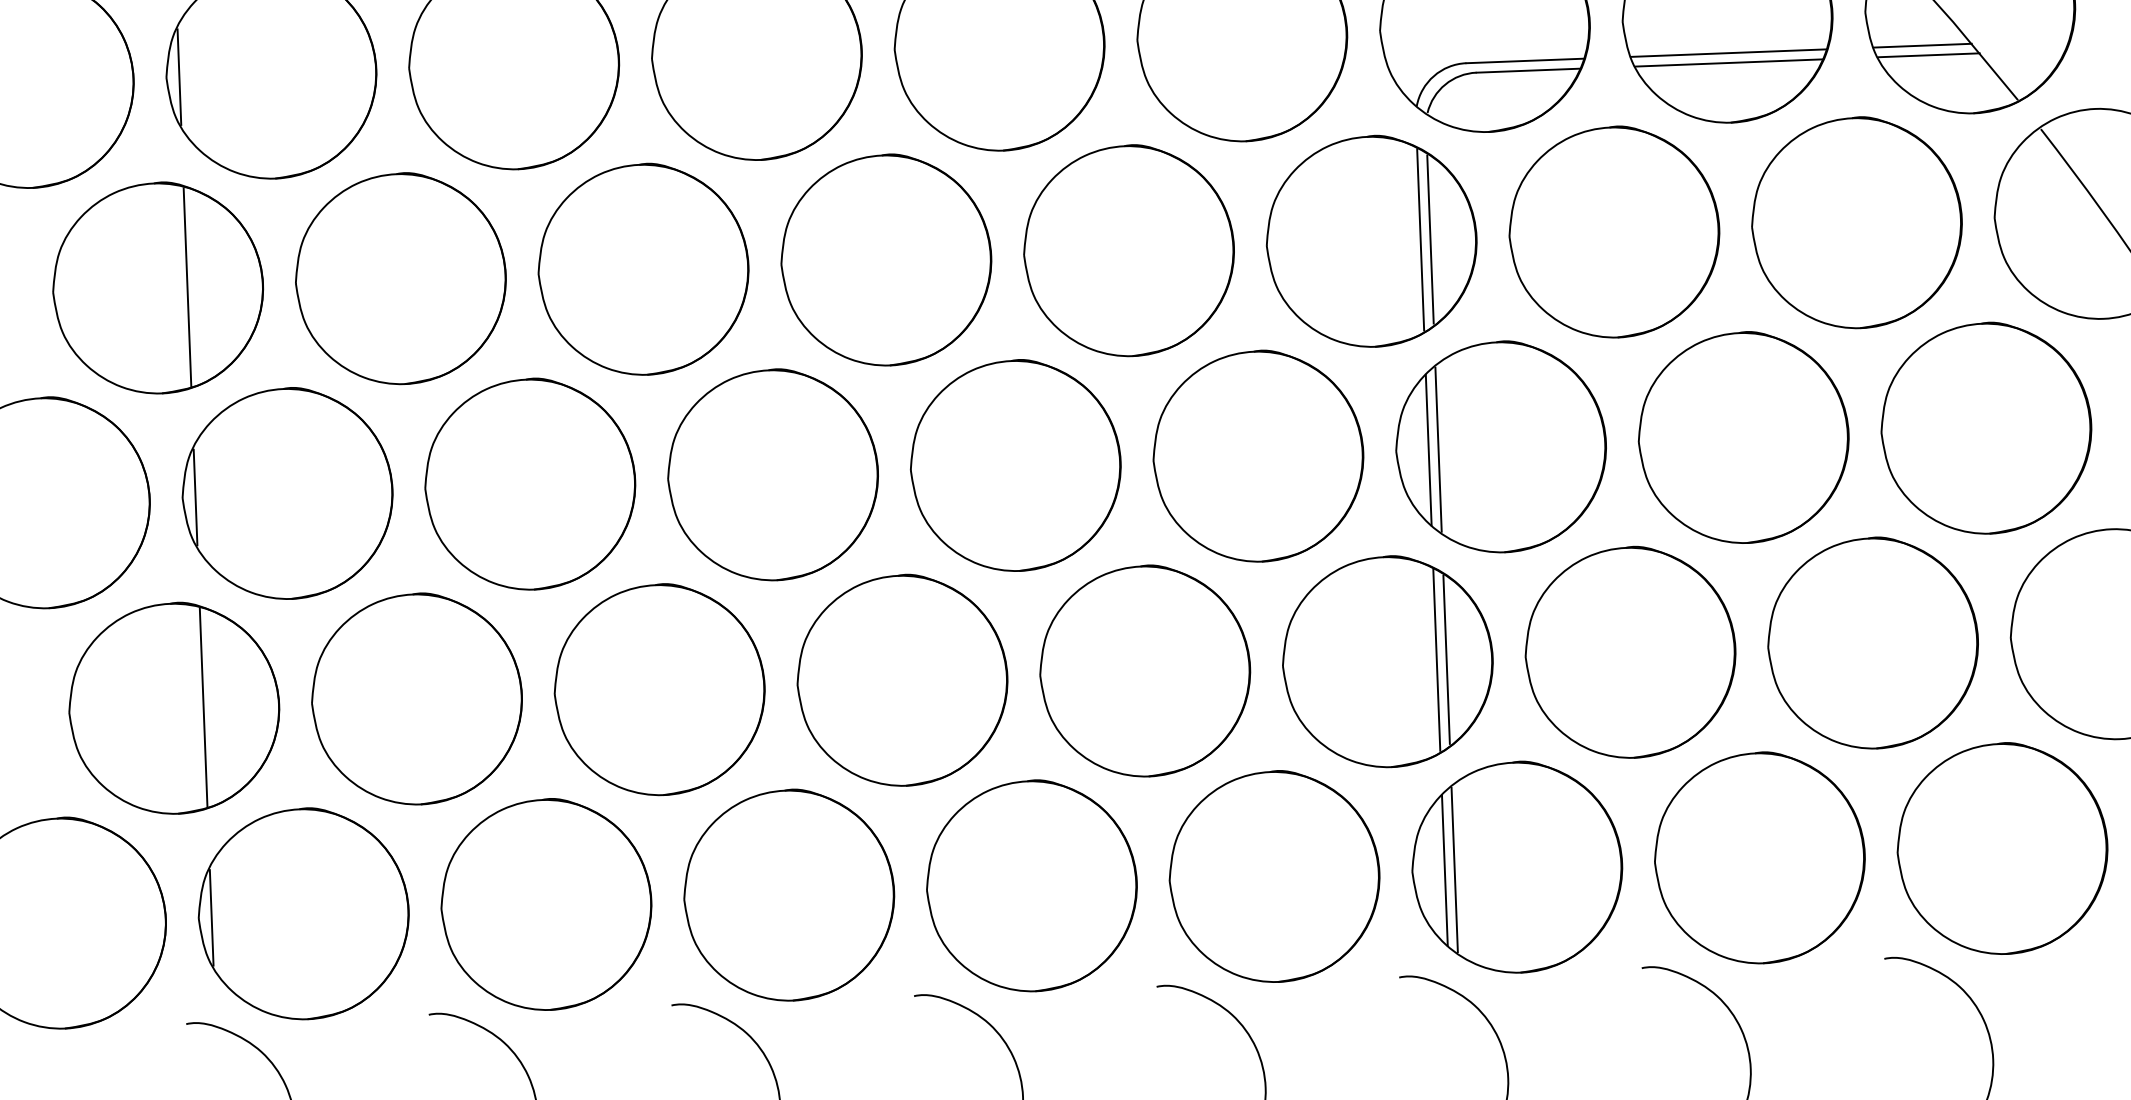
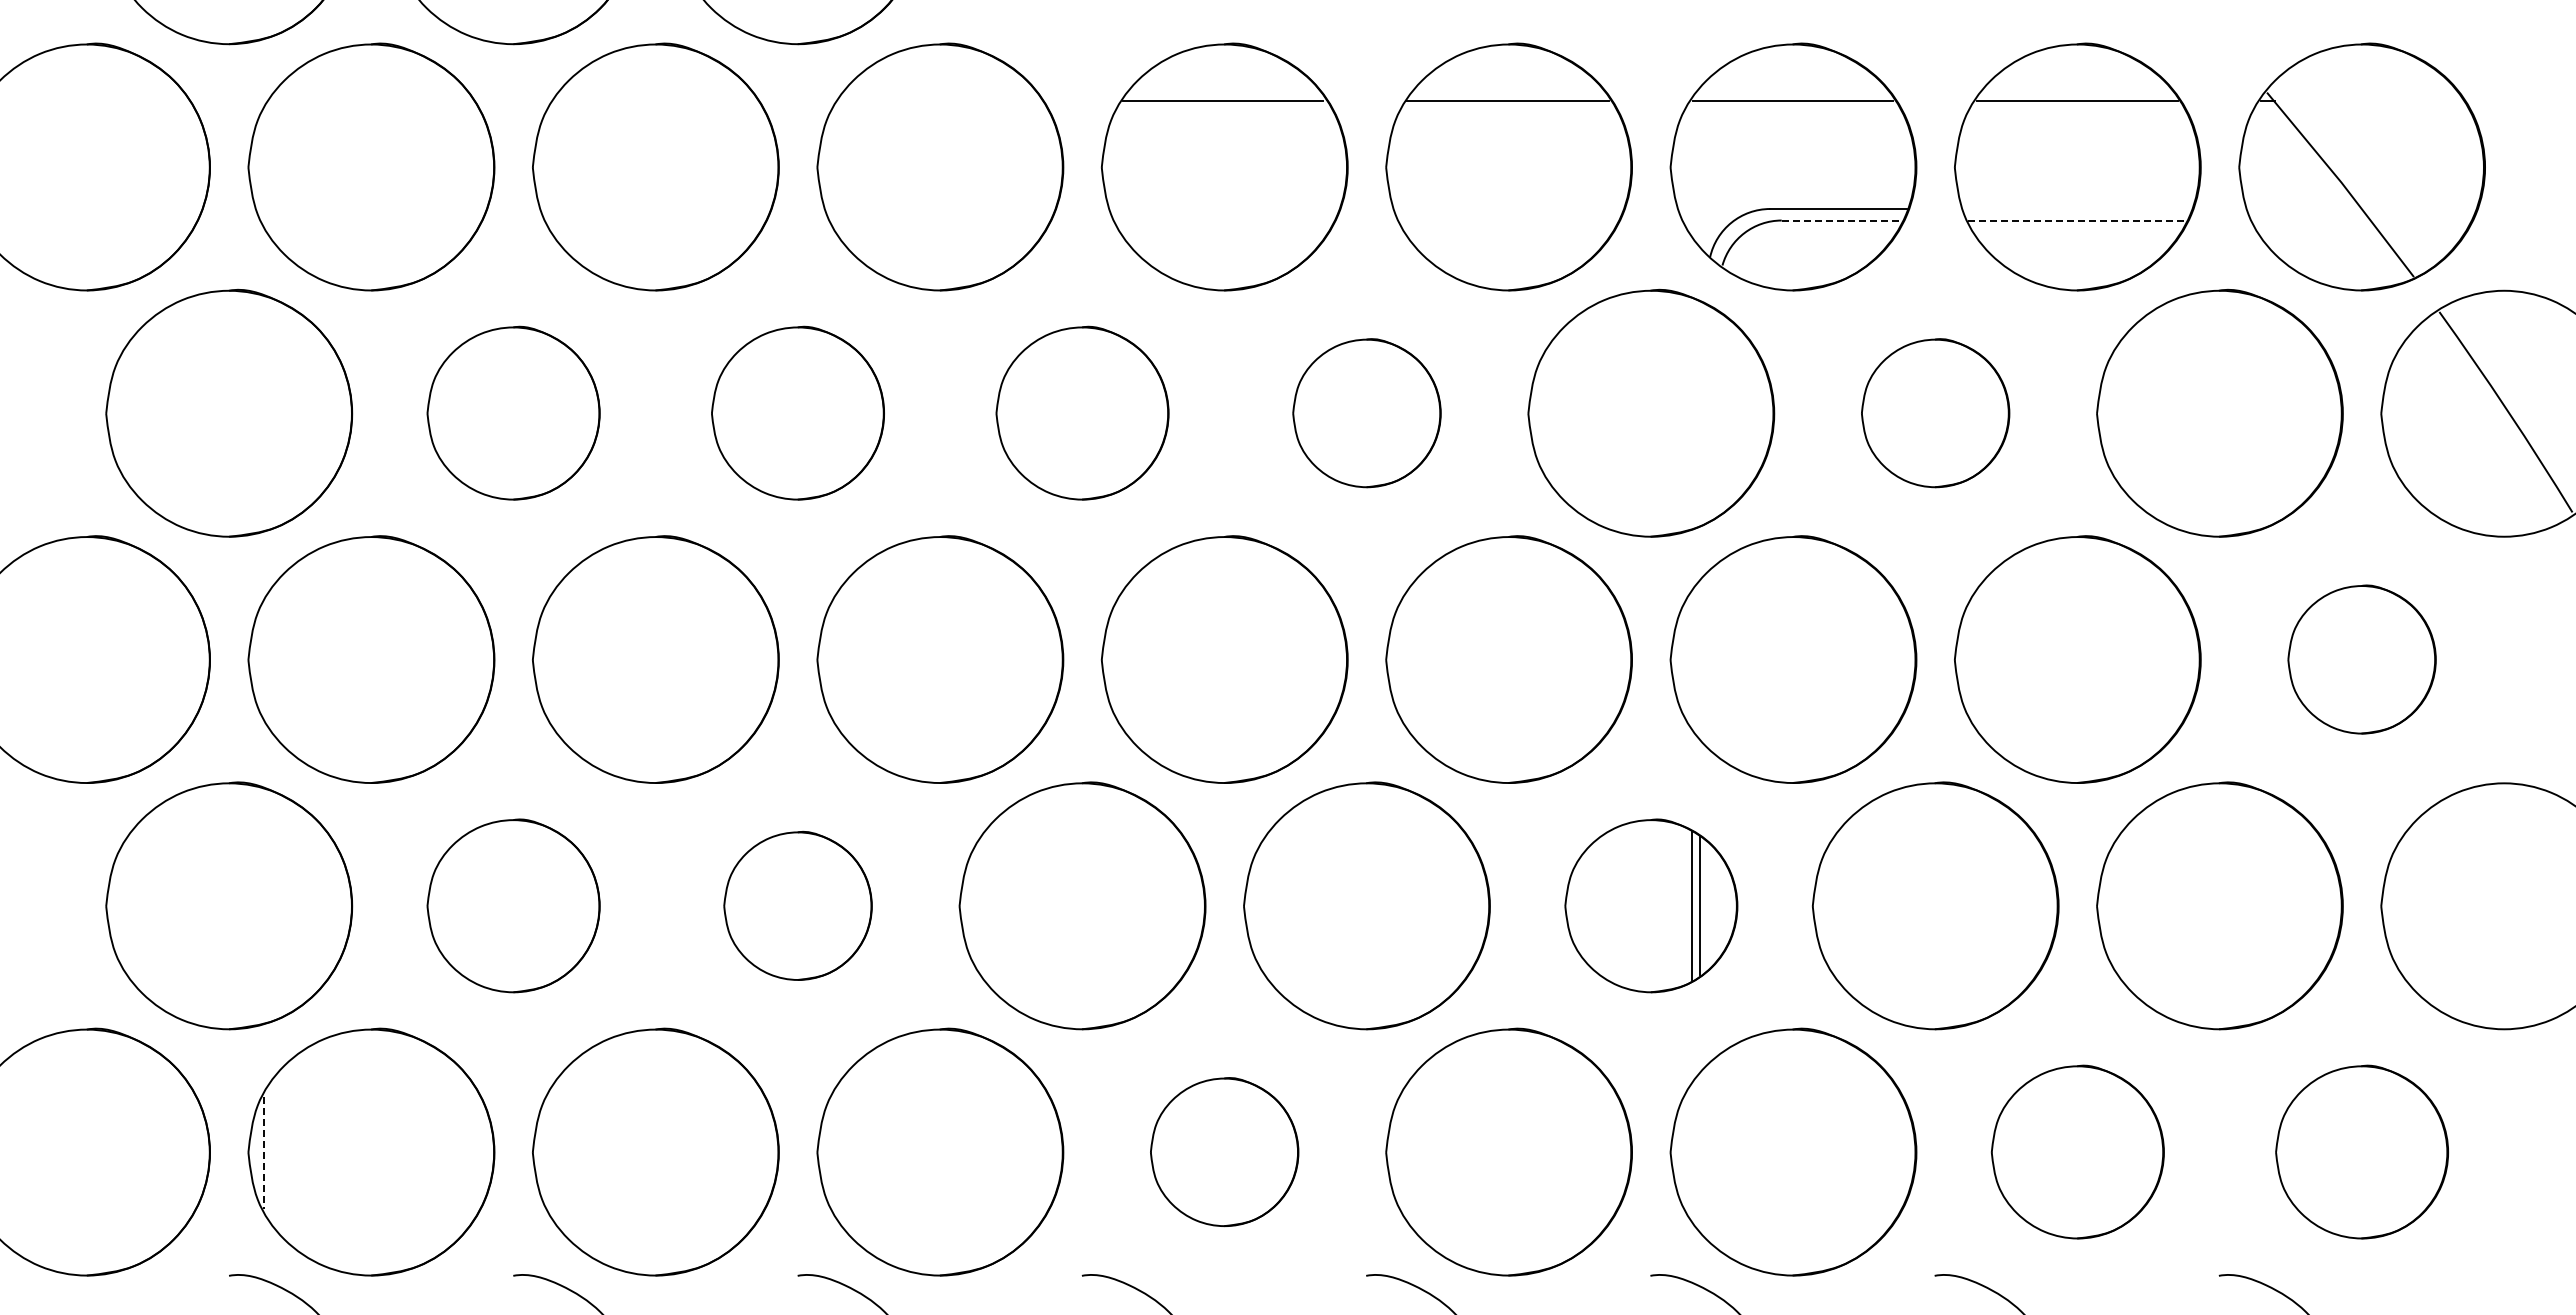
line: (1922, 46) -> (2304, 209), removed
line: (1728, 53) -> (2077, 209), removed
line: (1928, 55) -> (2311, 220), removed
line: (1729, 62) -> (2077, 220), solid -> dashed
line: (1528, 70) -> (1842, 220), solid -> dashed
line: (179, 77) -> (263, 167), removed
part: (1614, 231) -> (1935, 412), size x0.6
line: (1420, 239) -> (1708, 413), removed
line: (1430, 239) -> (1720, 413), removed
part: (1128, 250) -> (1366, 412), size x0.6
part: (886, 259) -> (1082, 412), size x0.7
part: (643, 268) -> (797, 412), size x0.7
part: (400, 278) -> (513, 412), size x0.7
line: (187, 287) -> (263, 413), removed
part: (1985, 428) -> (2361, 659), size x0.6
line: (1428, 449) -> (1708, 659), removed
line: (1438, 449) -> (1720, 659), removed
line: (195, 497) -> (263, 660), removed
part: (1387, 661) -> (1651, 905), size x0.7
part: (659, 689) -> (797, 905), size x0.6
part: (416, 698) -> (513, 905), size x0.7
line: (203, 707) -> (263, 906), removed
part: (2001, 848) -> (2361, 1151), size x0.7
part: (1759, 857) -> (2077, 1151), size x0.7
line: (1444, 870) -> (1708, 1152), removed
line: (1454, 870) -> (1720, 1152), removed
part: (1031, 885) -> (1224, 1151), size x0.6
line: (211, 917) -> (263, 1152), solid -> dashed

